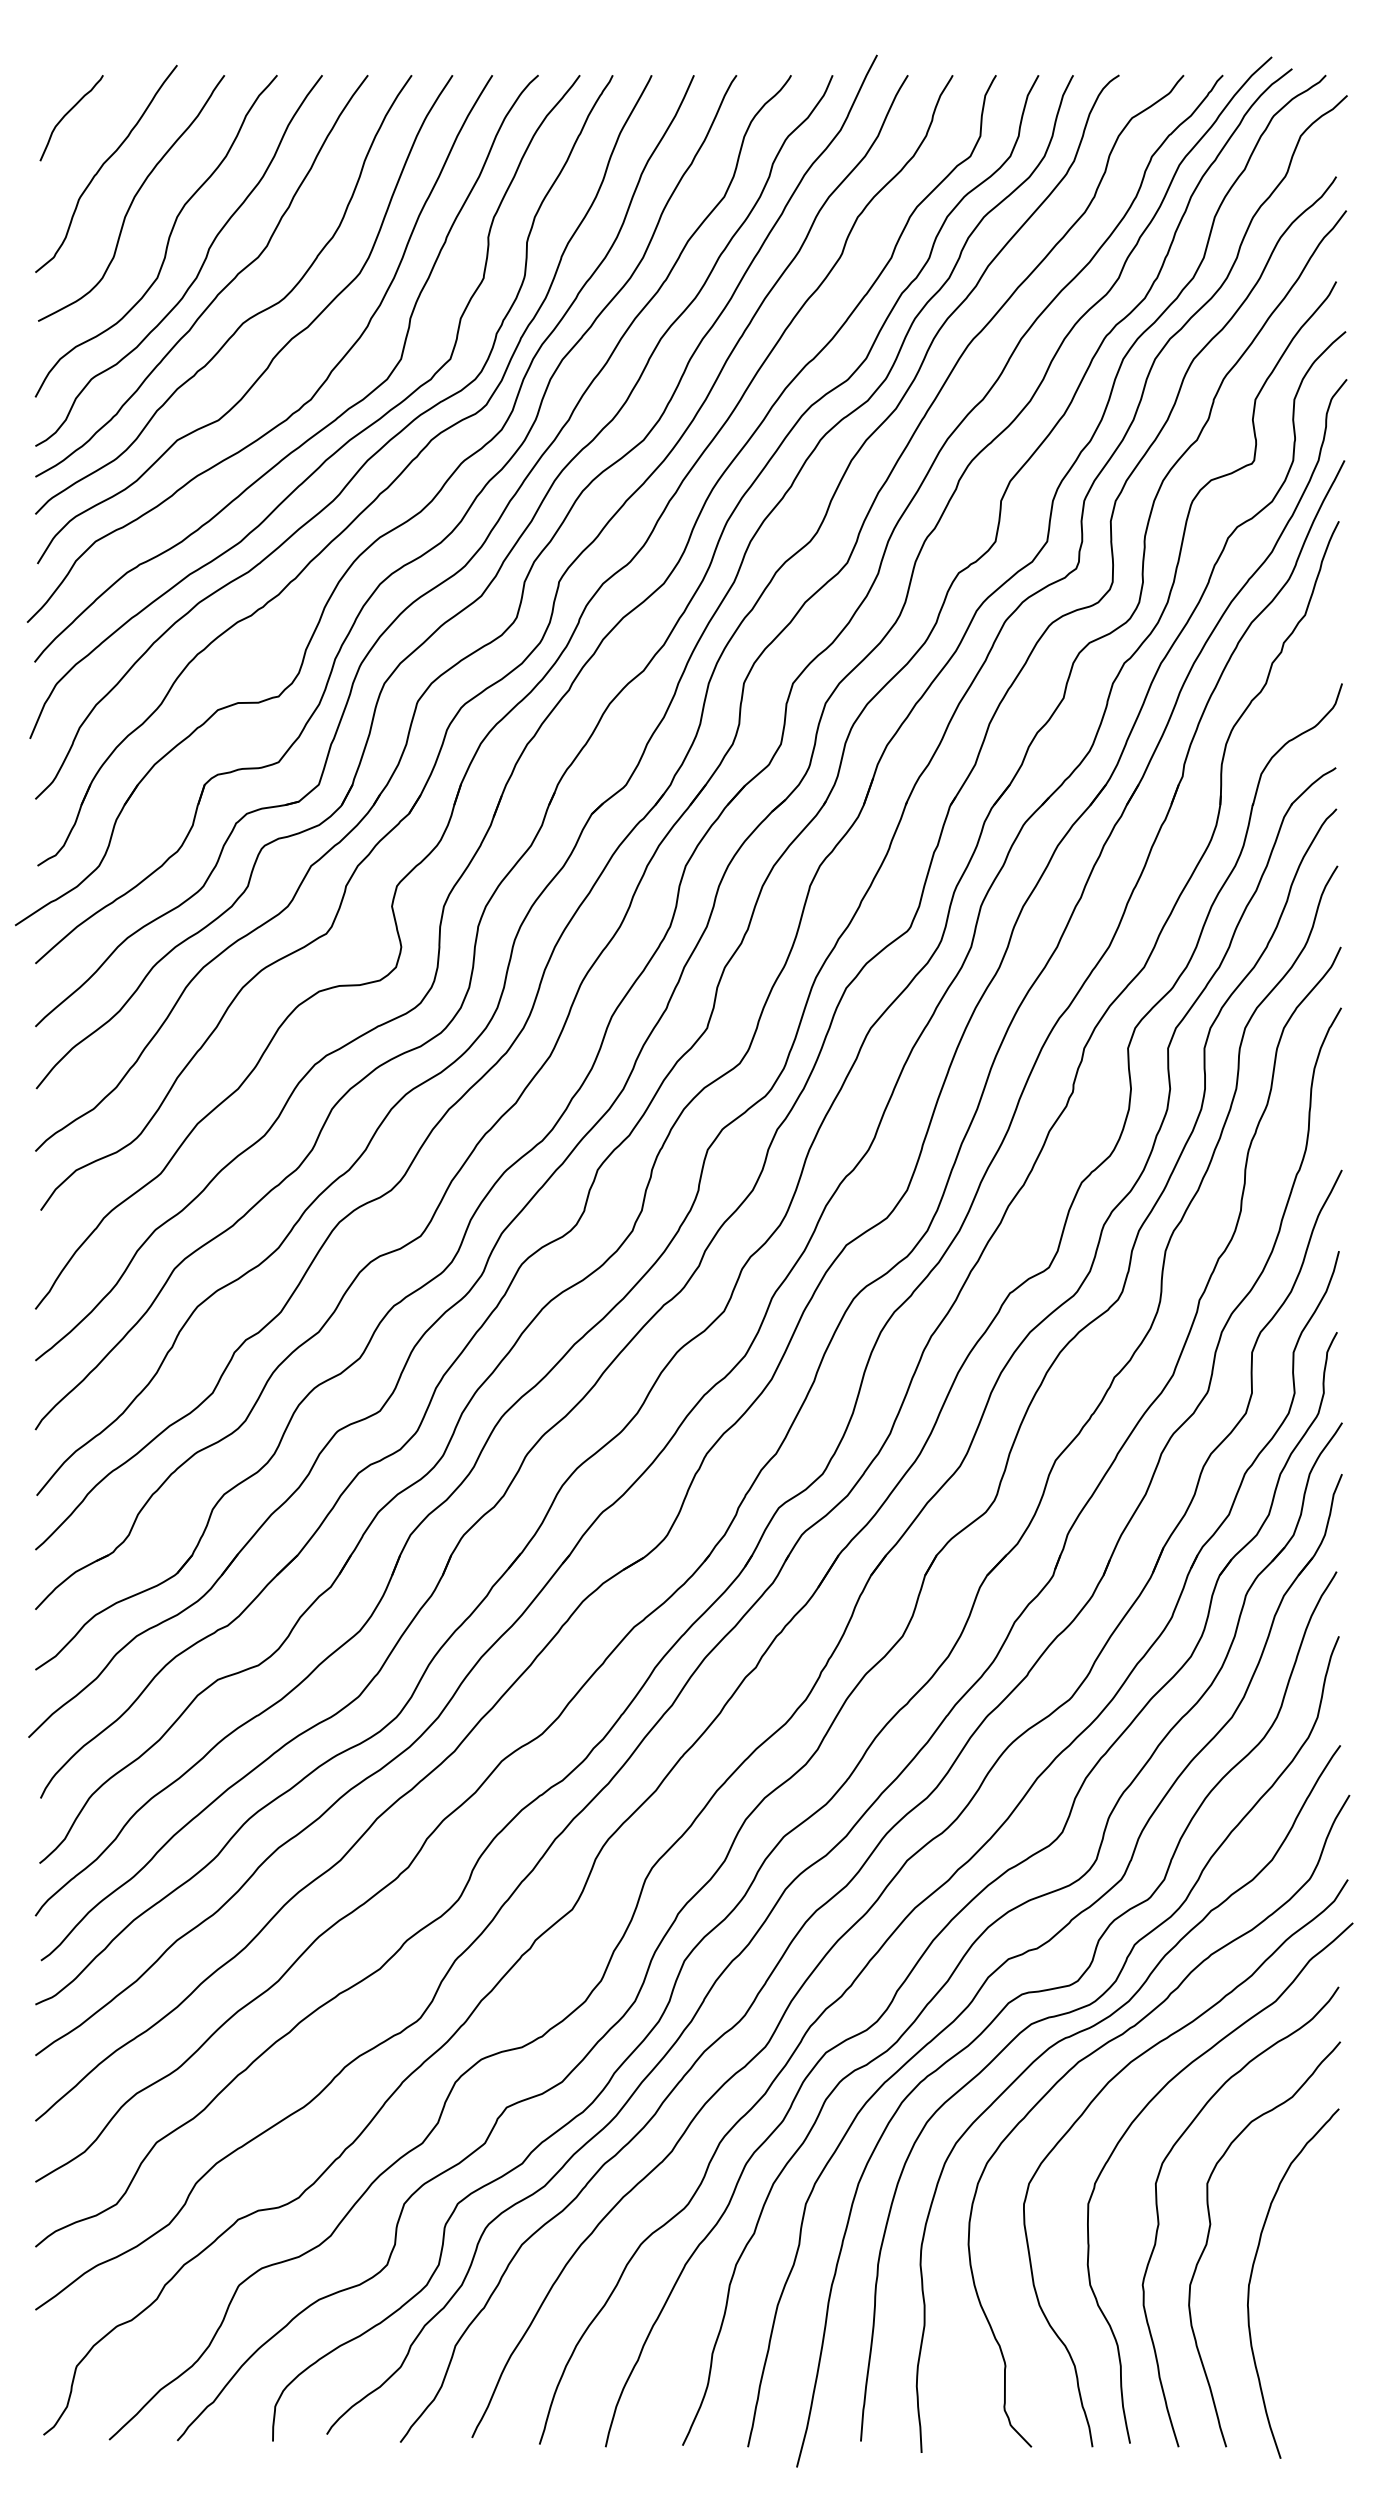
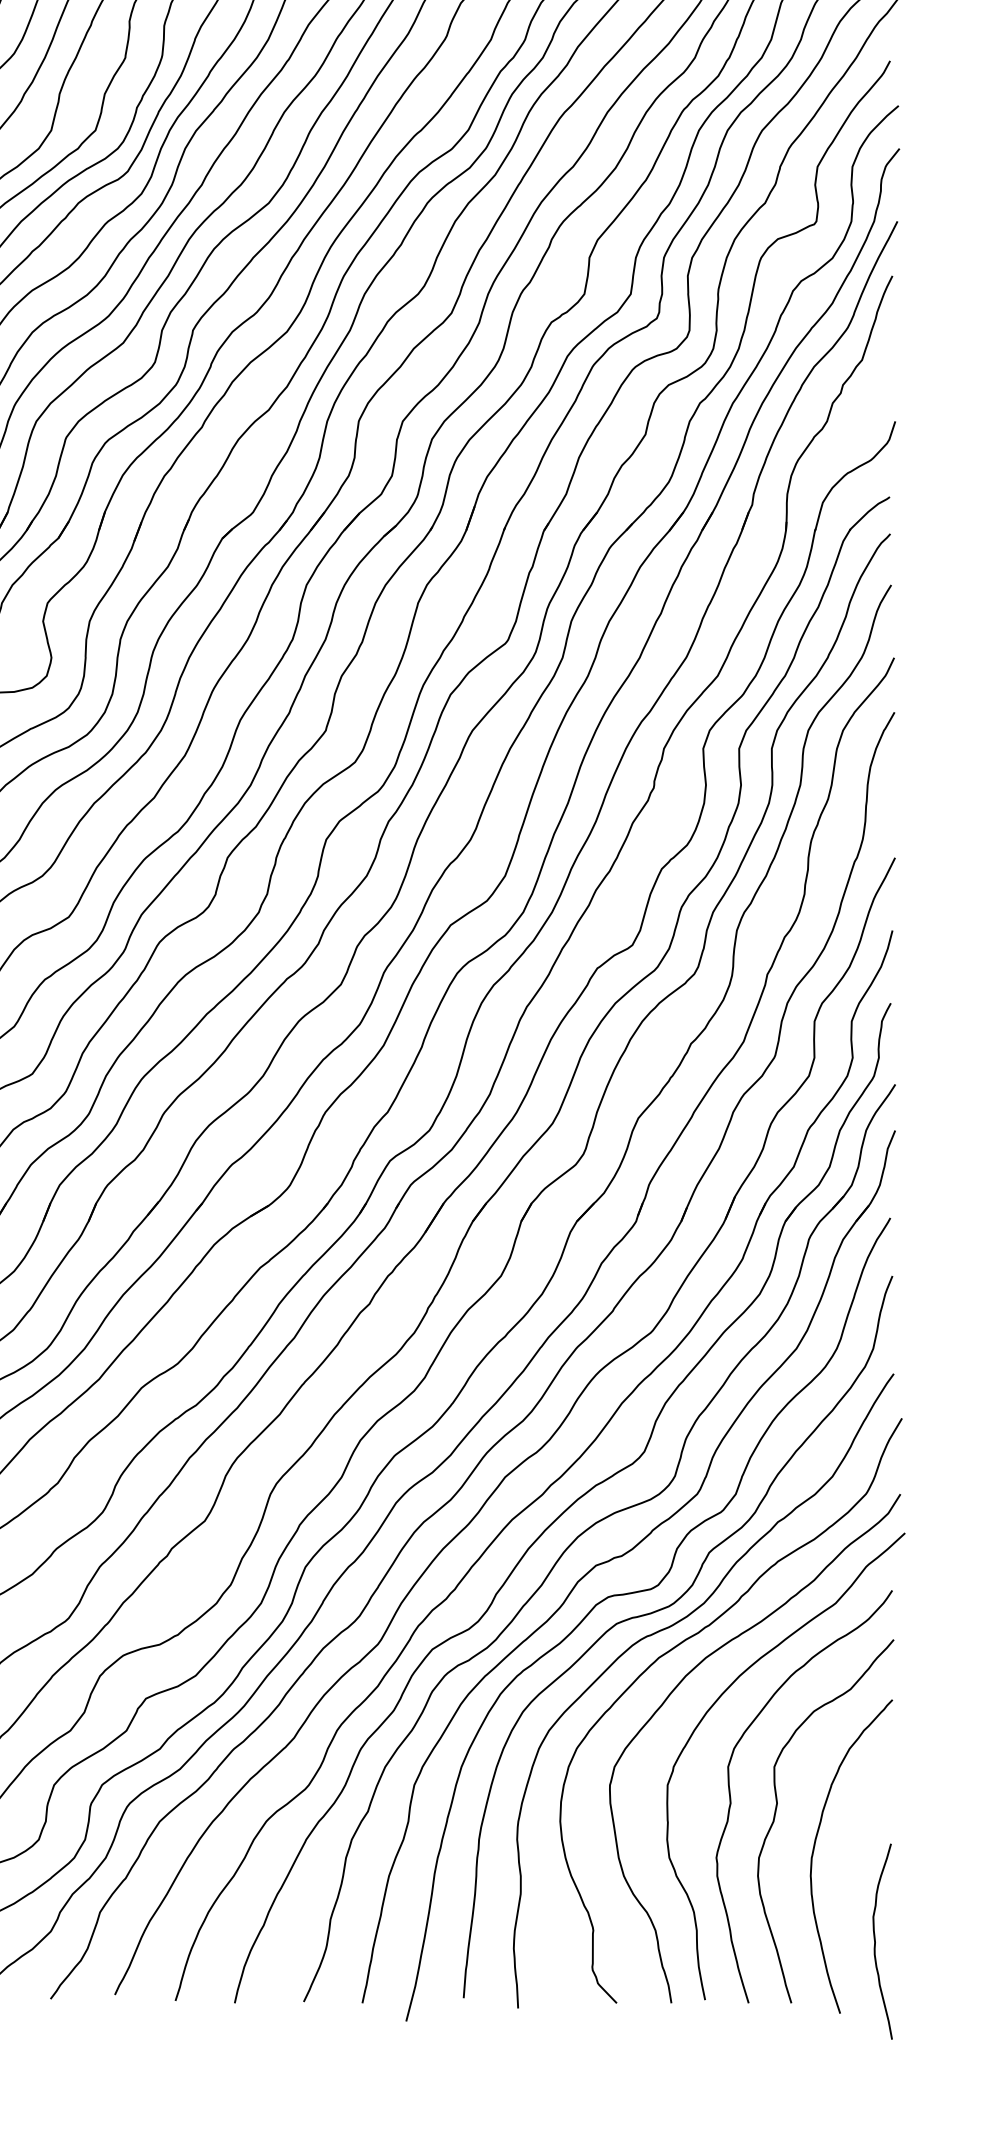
curve: (1320, 2378) -> (875, 1941), added

